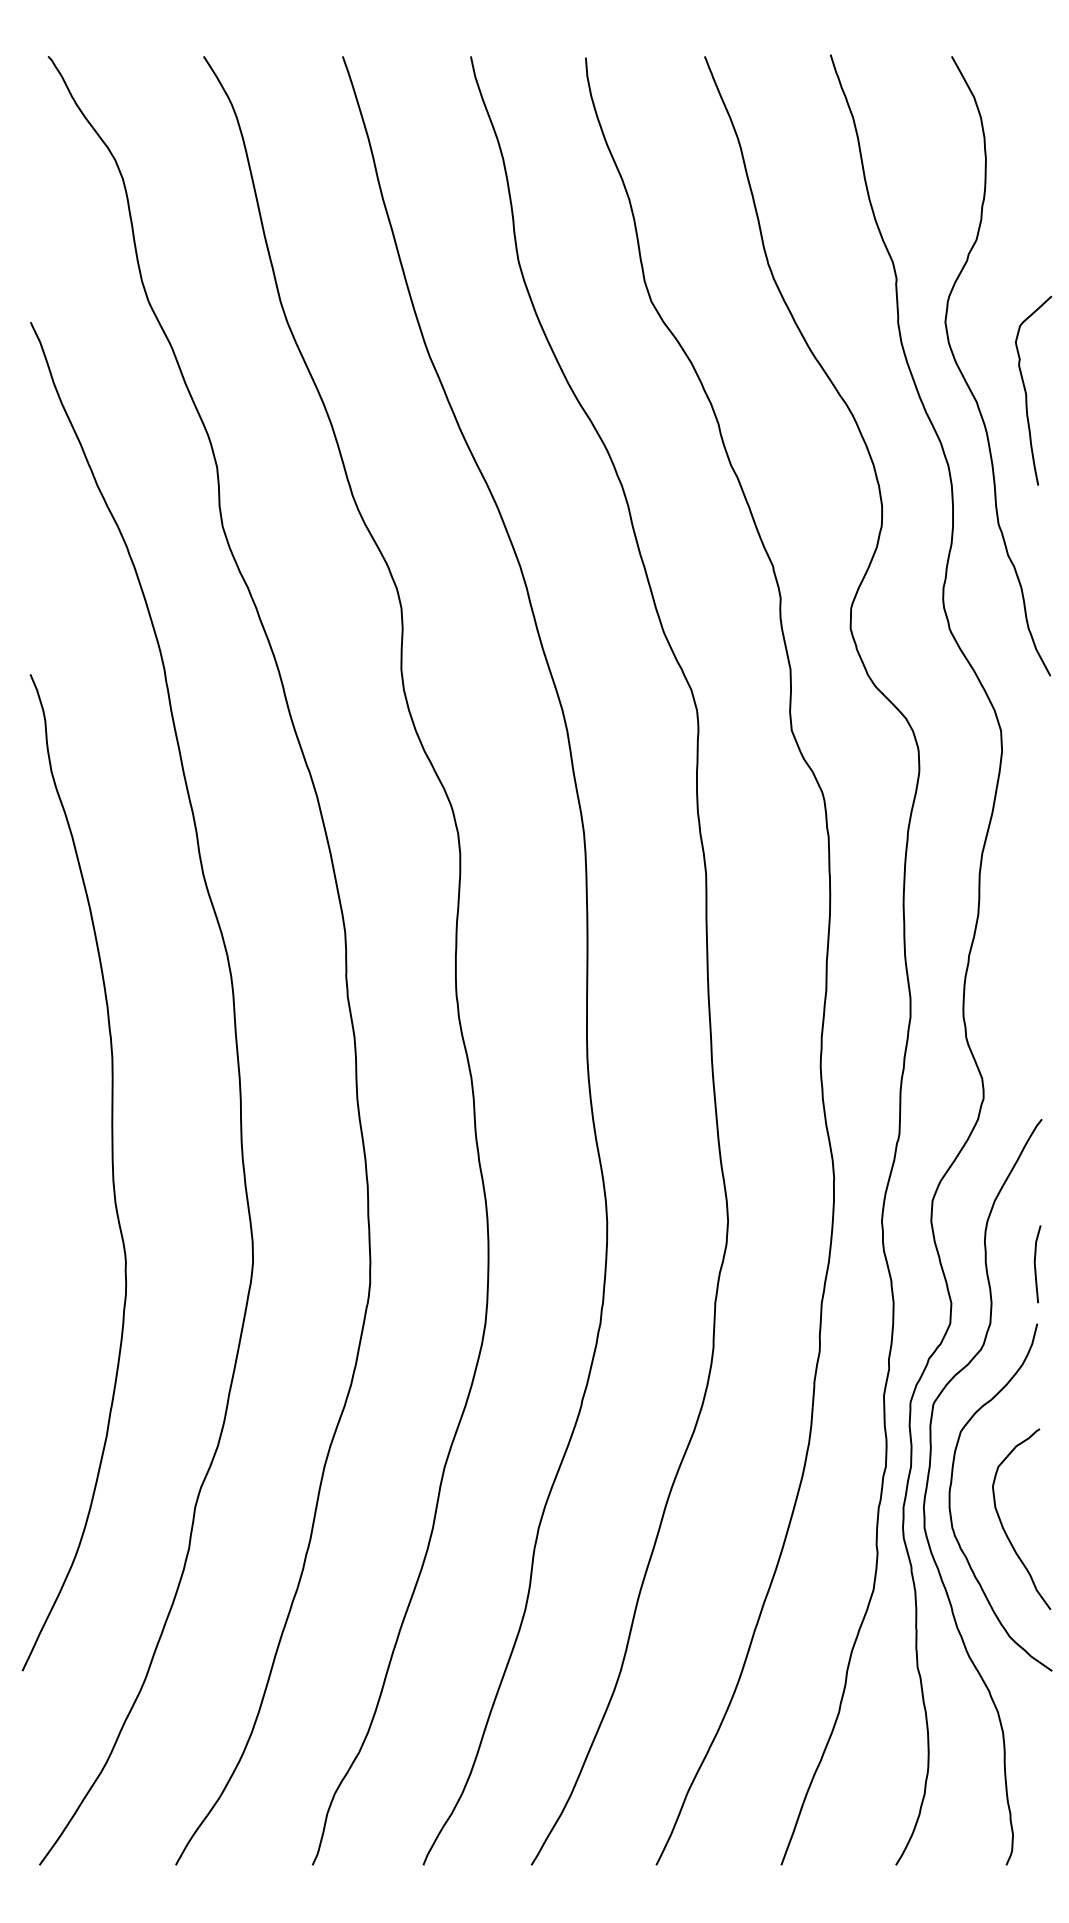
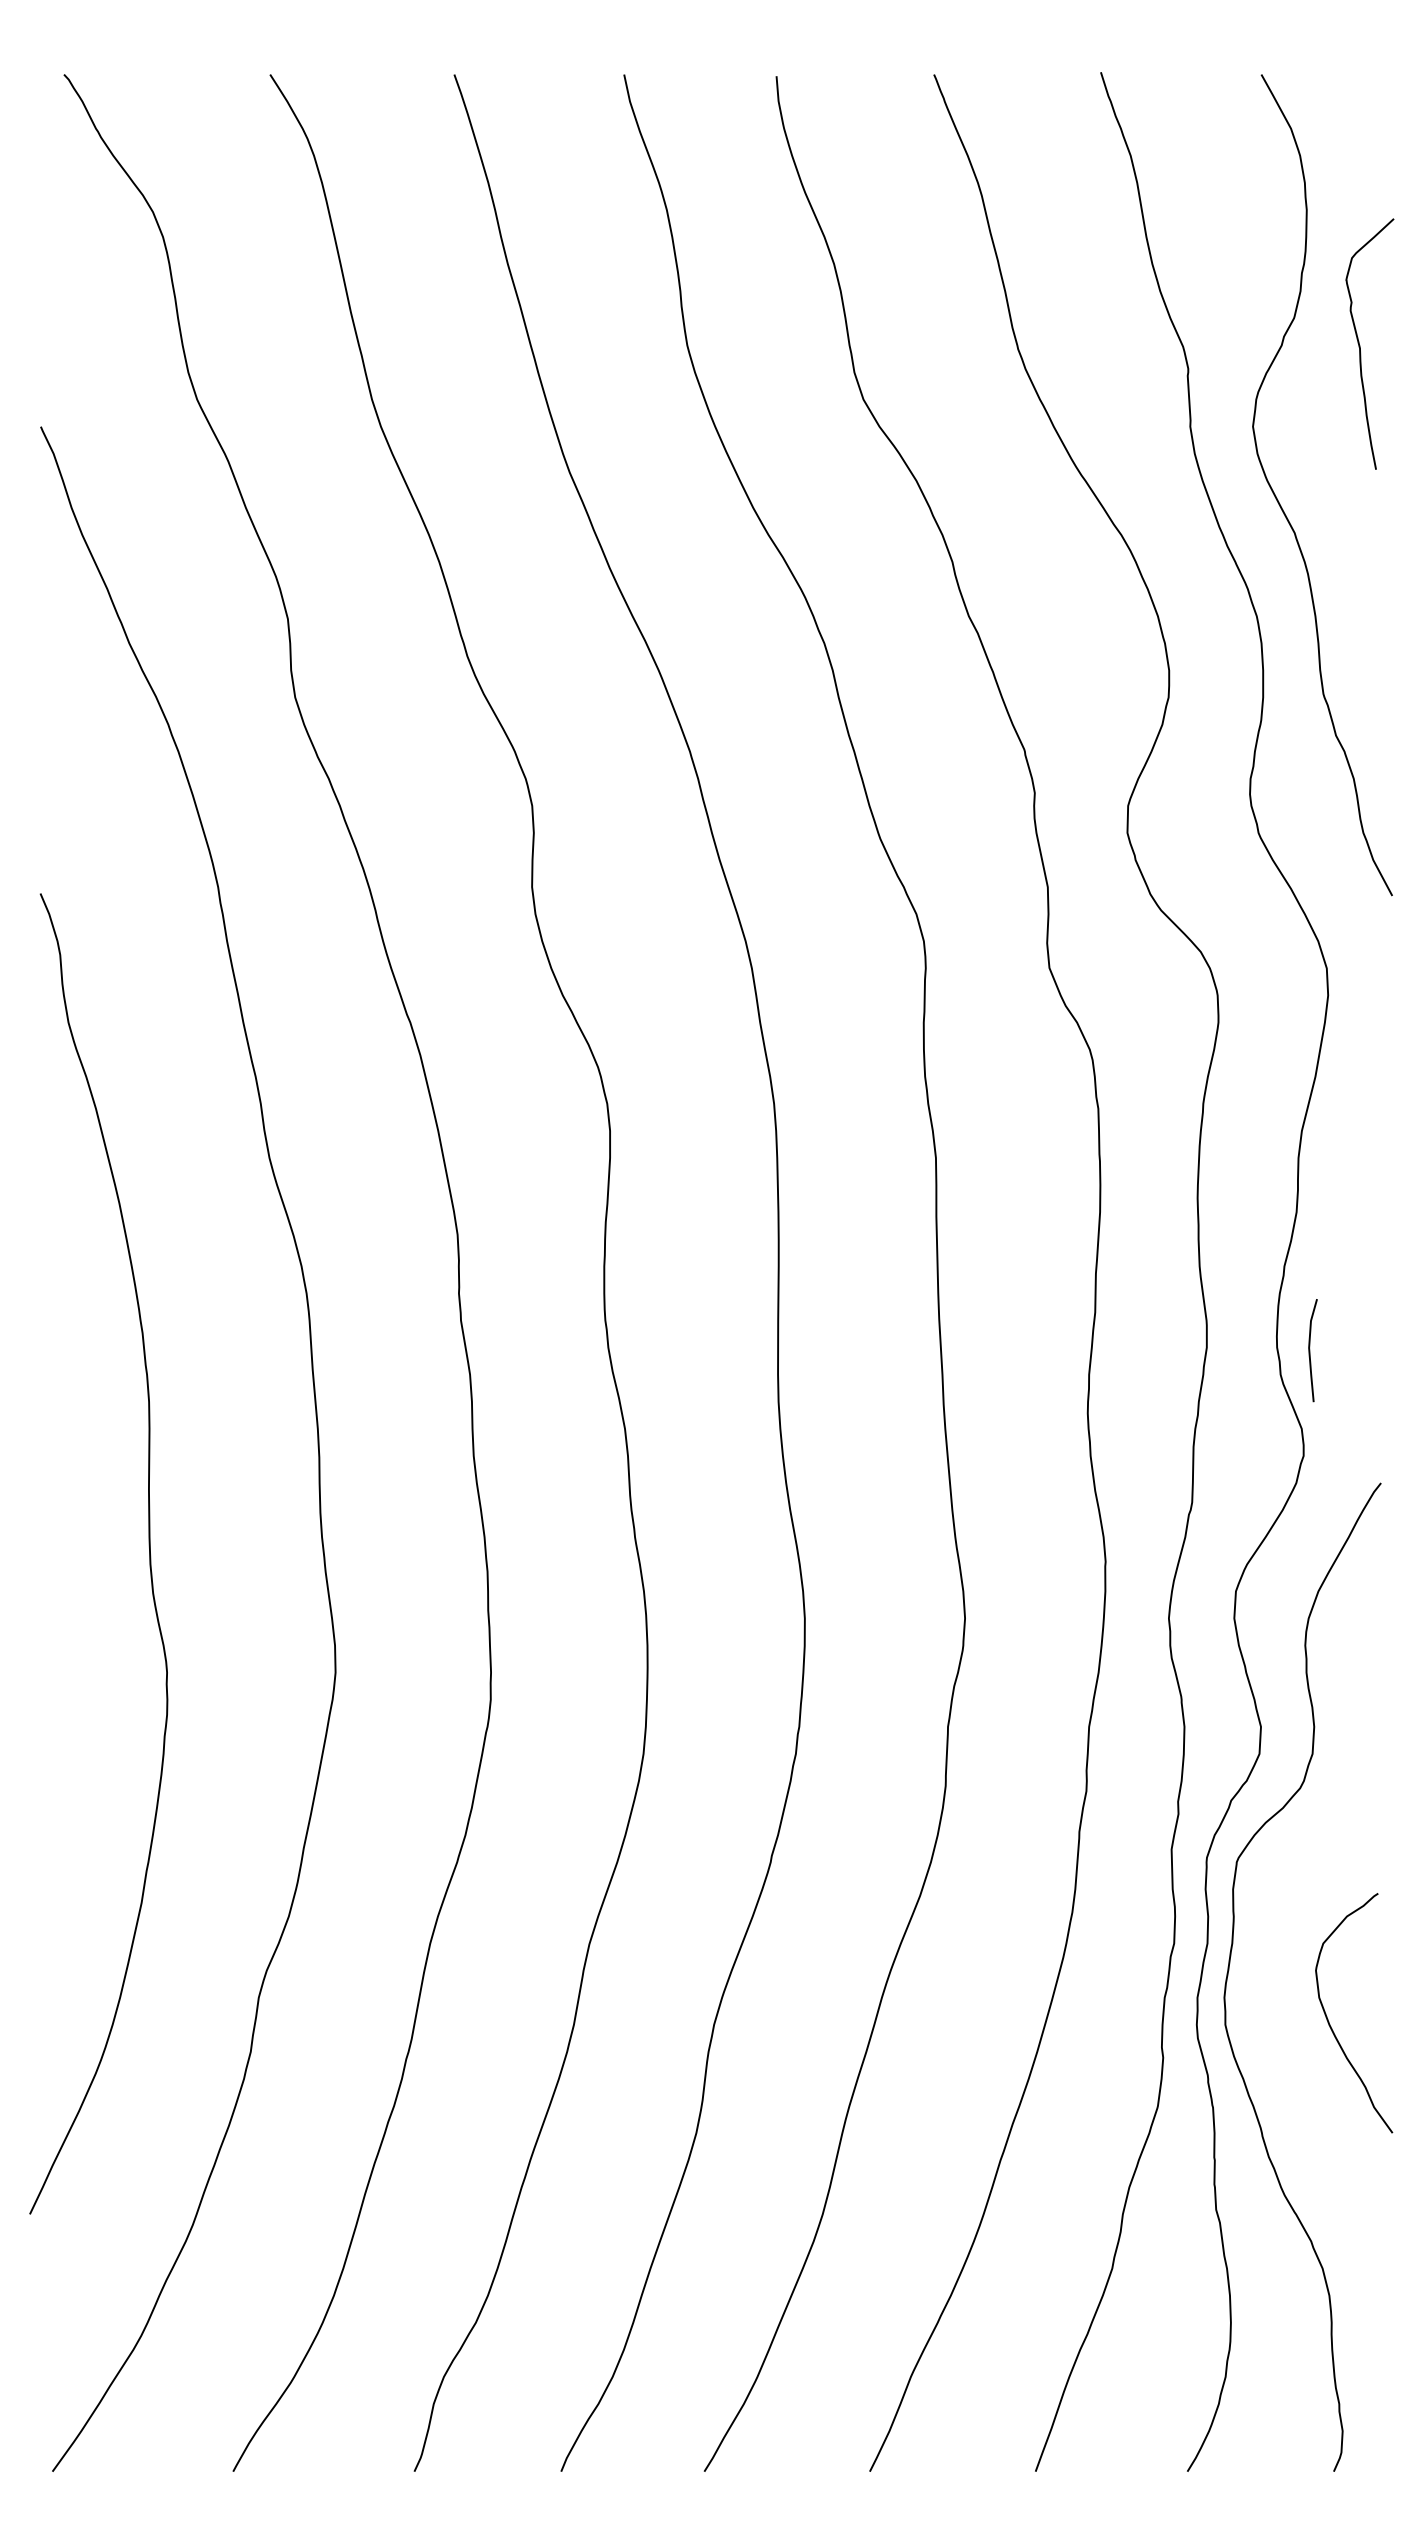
curve: (1026, 390) -> (1360, 343), moved
line: (1035, 1264) -> (1310, 1350), moved
curve: (950, 1497) -> (1259, 1984), removed

